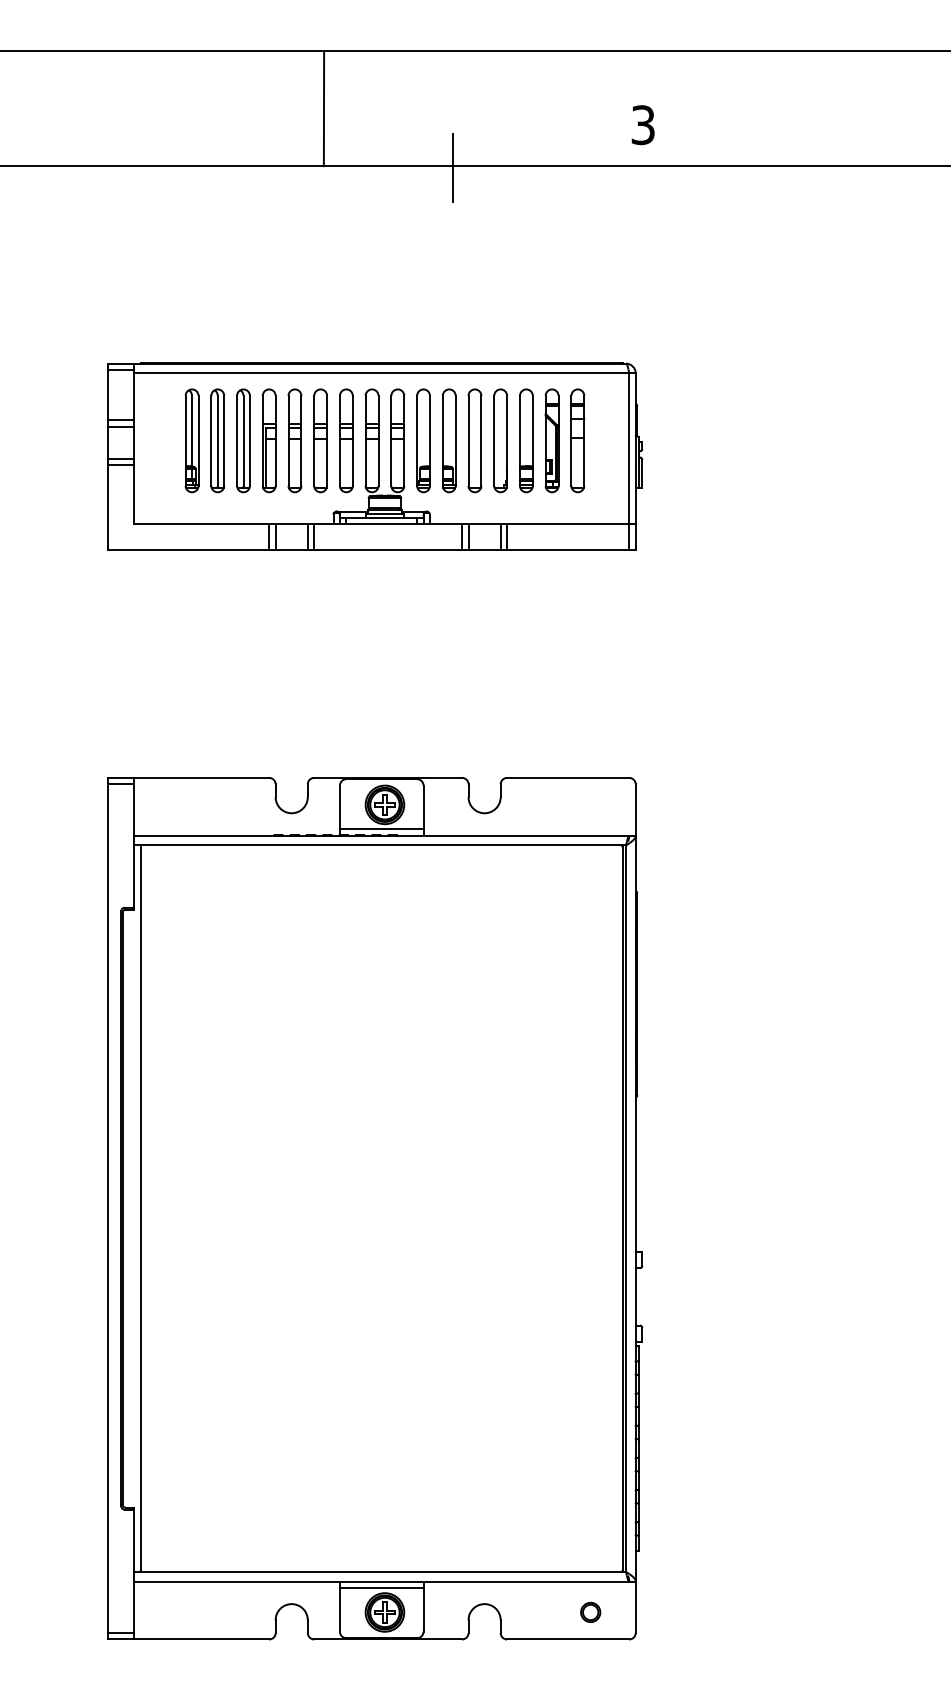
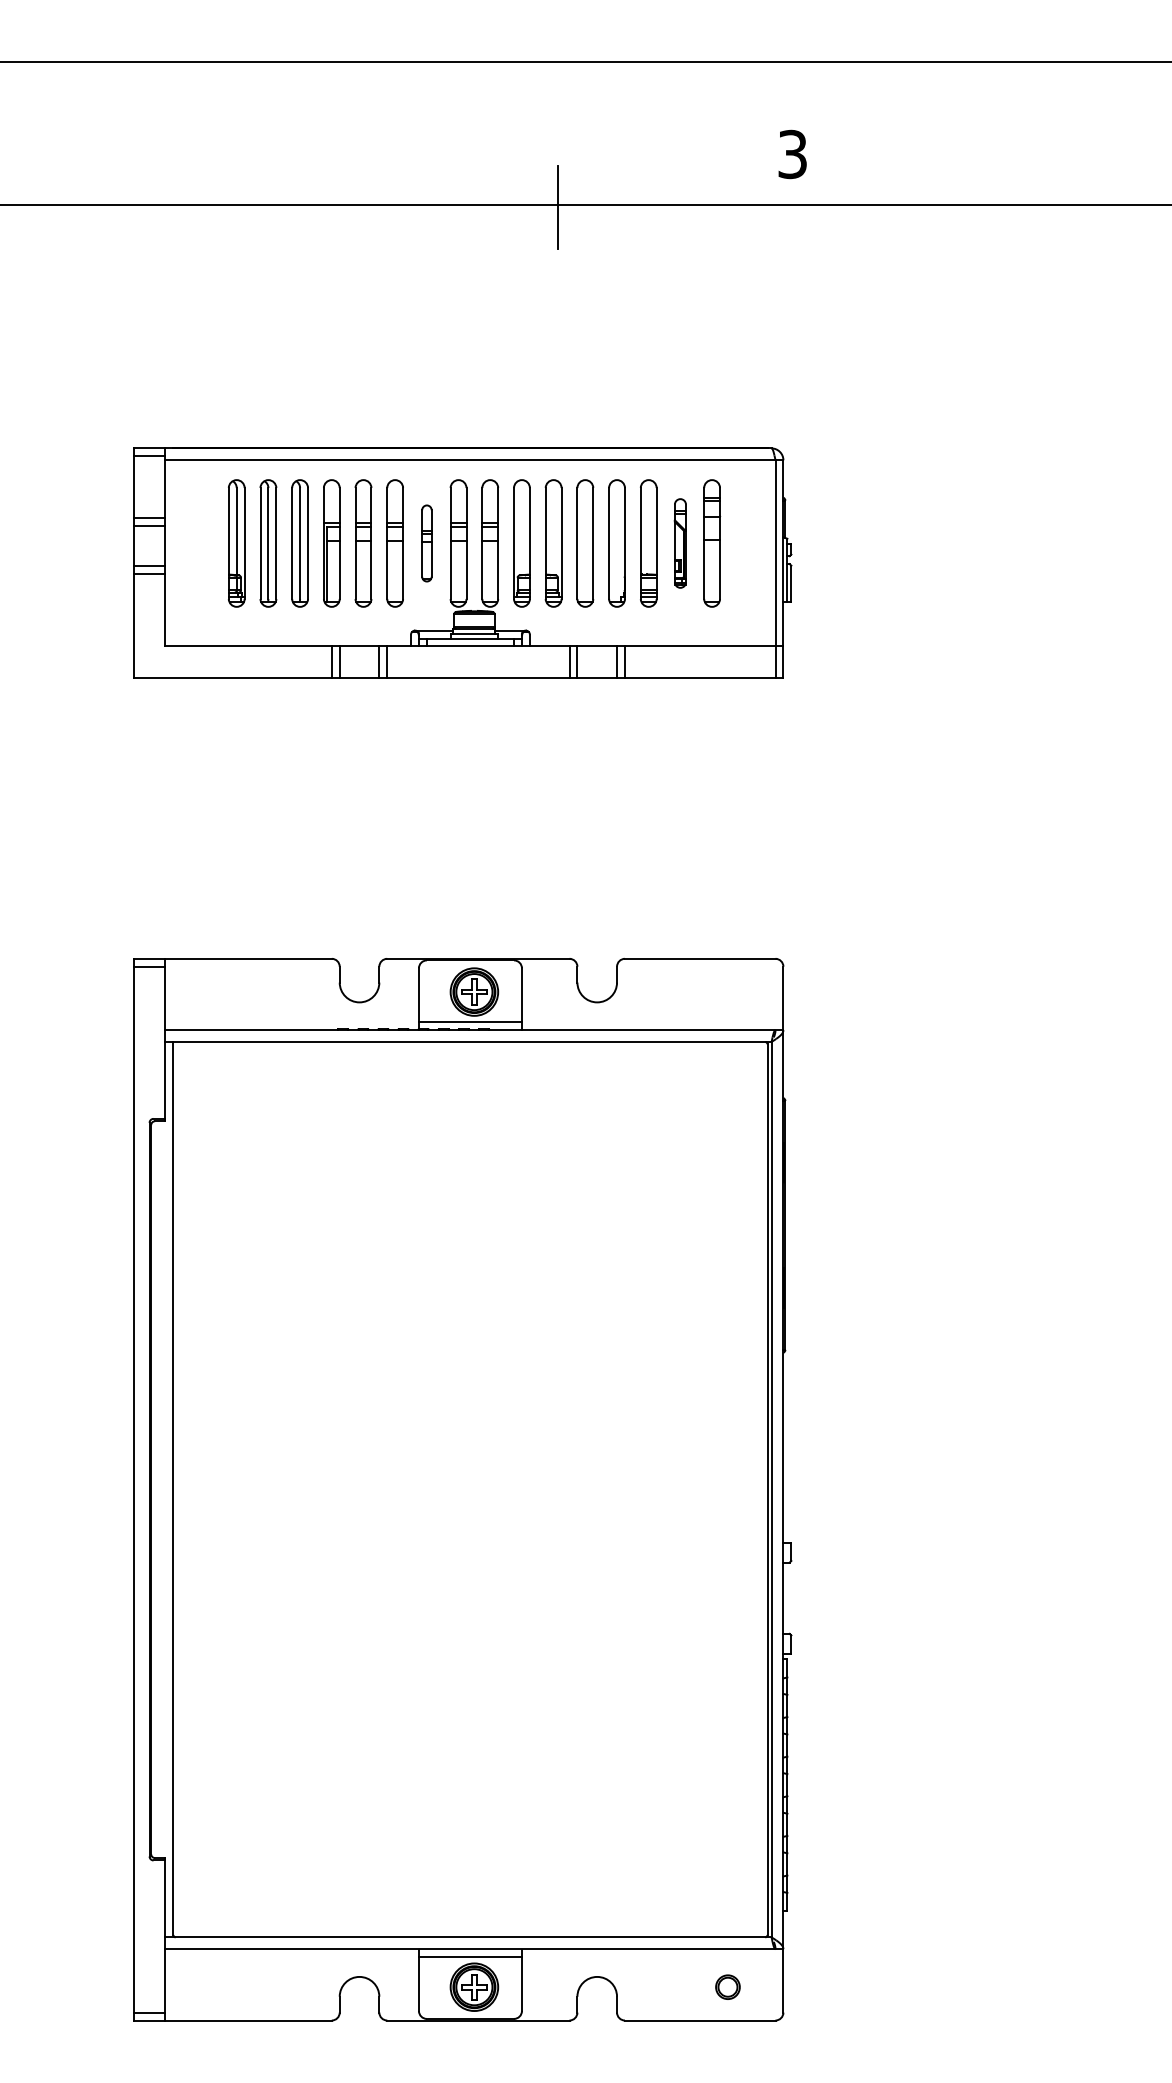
line: (324, 108) -> (399, 134), removed
part: (346, 440) -> (426, 543), size x0.6
part: (552, 440) -> (680, 543), size x0.7

